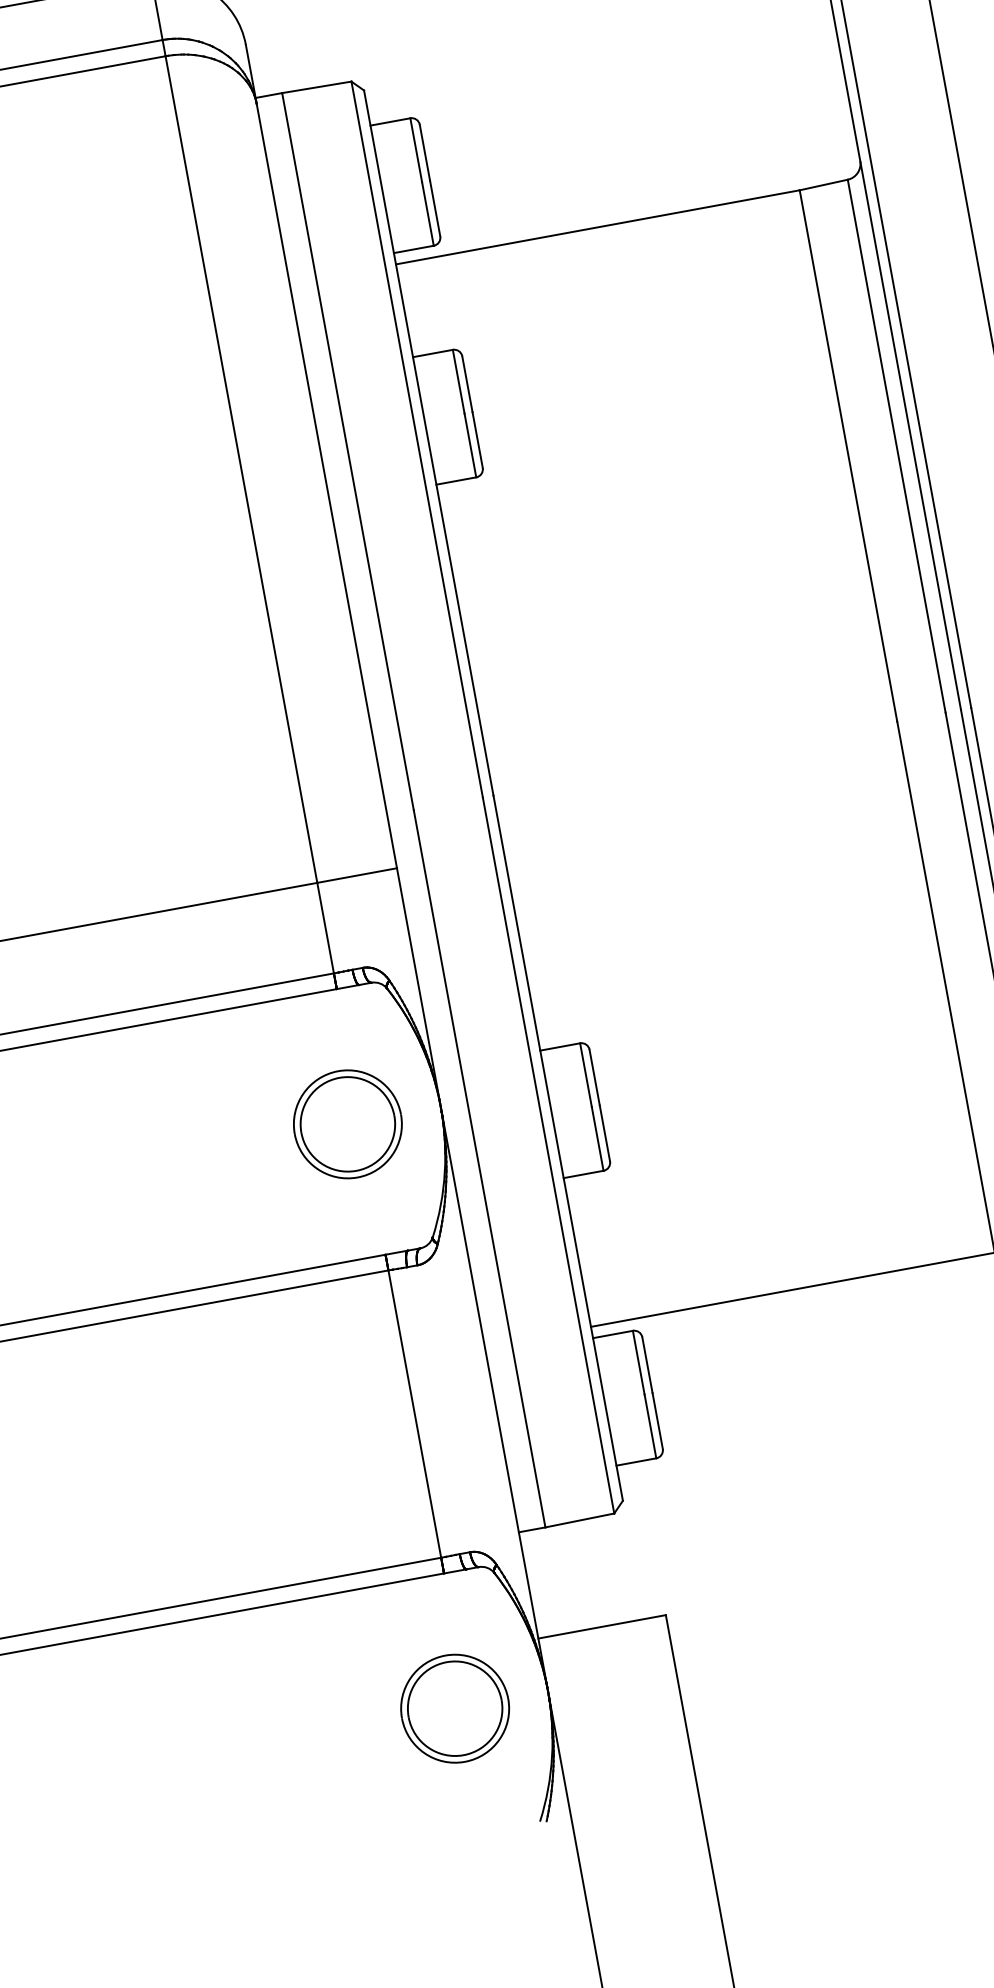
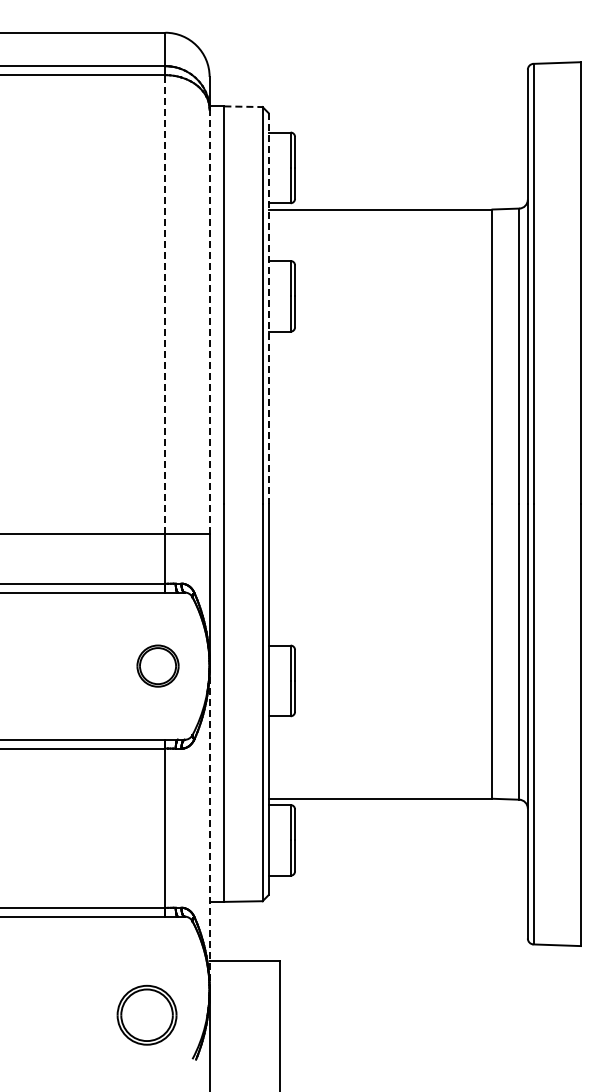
line: (318, 86) -> (244, 106), solid -> dashed
line: (428, 442) -> (268, 308), solid -> dashed
line: (241, 467) -> (165, 303), solid -> dashed
line: (326, 485) -> (209, 321), solid -> dashed
part: (346, 1123) -> (157, 665), size x0.7
line: (494, 1400) -> (209, 828), solid -> dashed
part: (453, 1707) -> (146, 1014), moved

